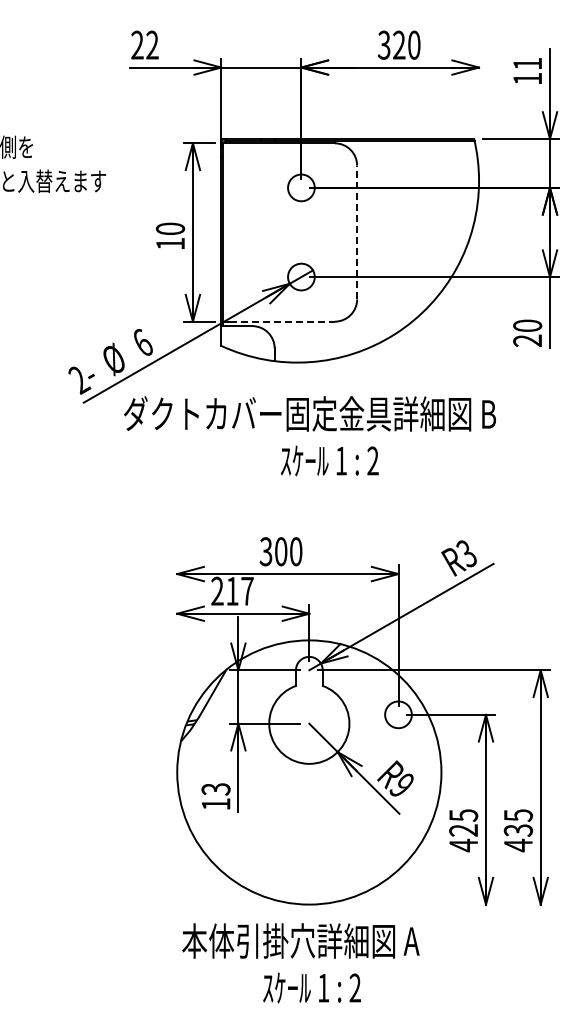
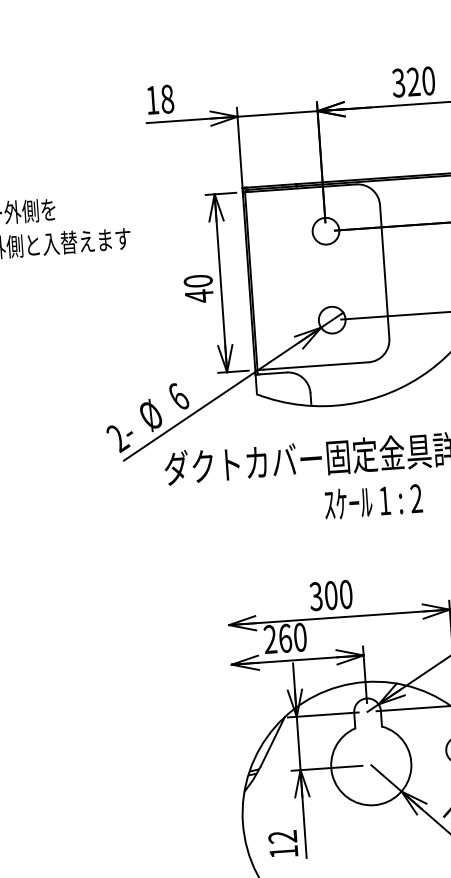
text: (144, 44) -> (159, 99), 22 -> 18
line: (357, 232) -> (385, 271), dashed -> solid
text: (170, 243) -> (199, 295), 10 -> 40
line: (282, 321) -> (316, 365), dashed -> solid
text: (239, 590) -> (292, 637), 217 -> 260
text: (216, 789) -> (283, 837), 13 -> 12

